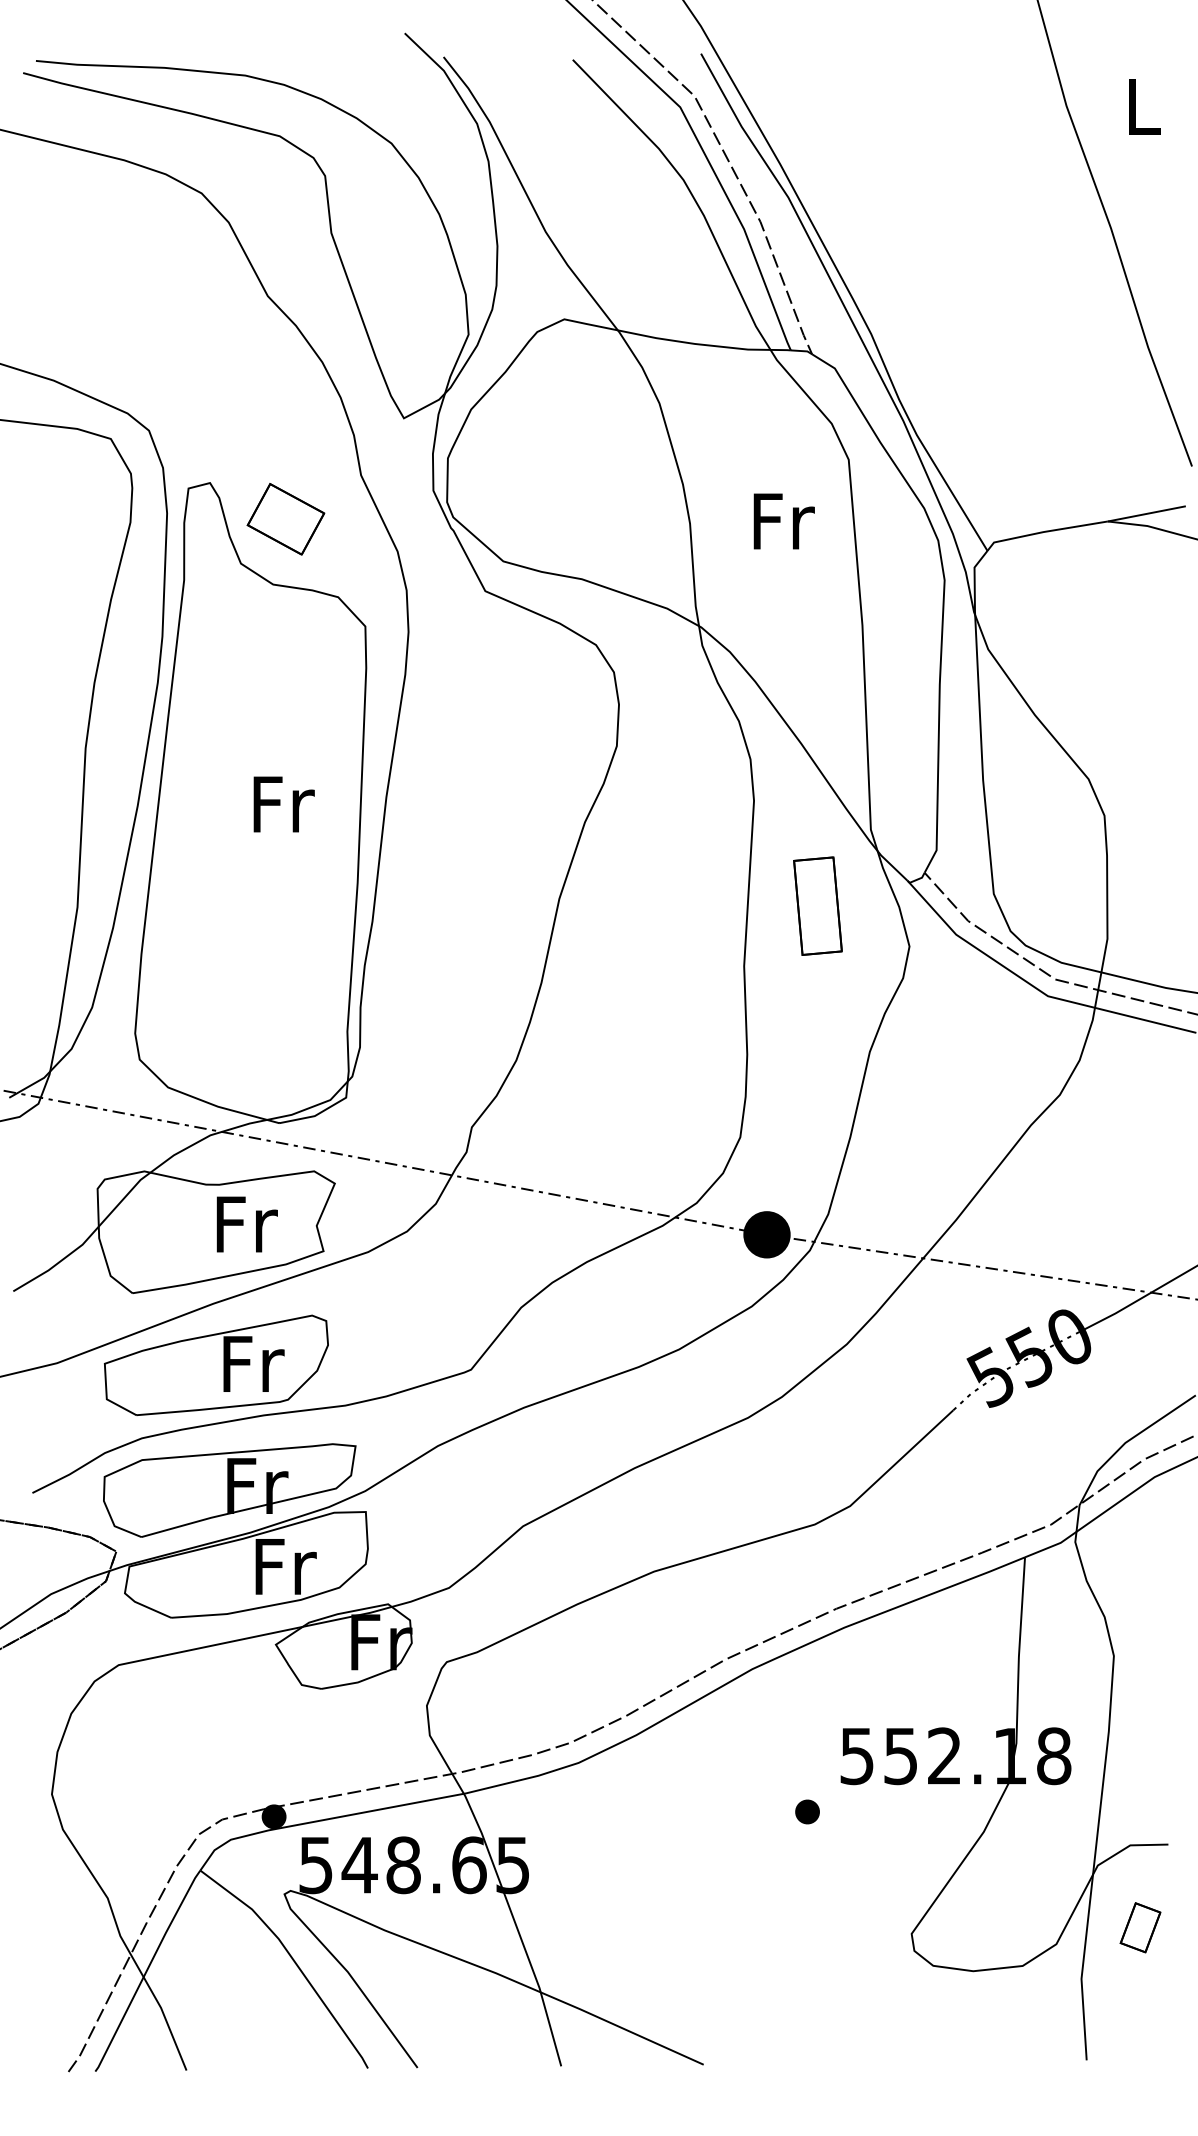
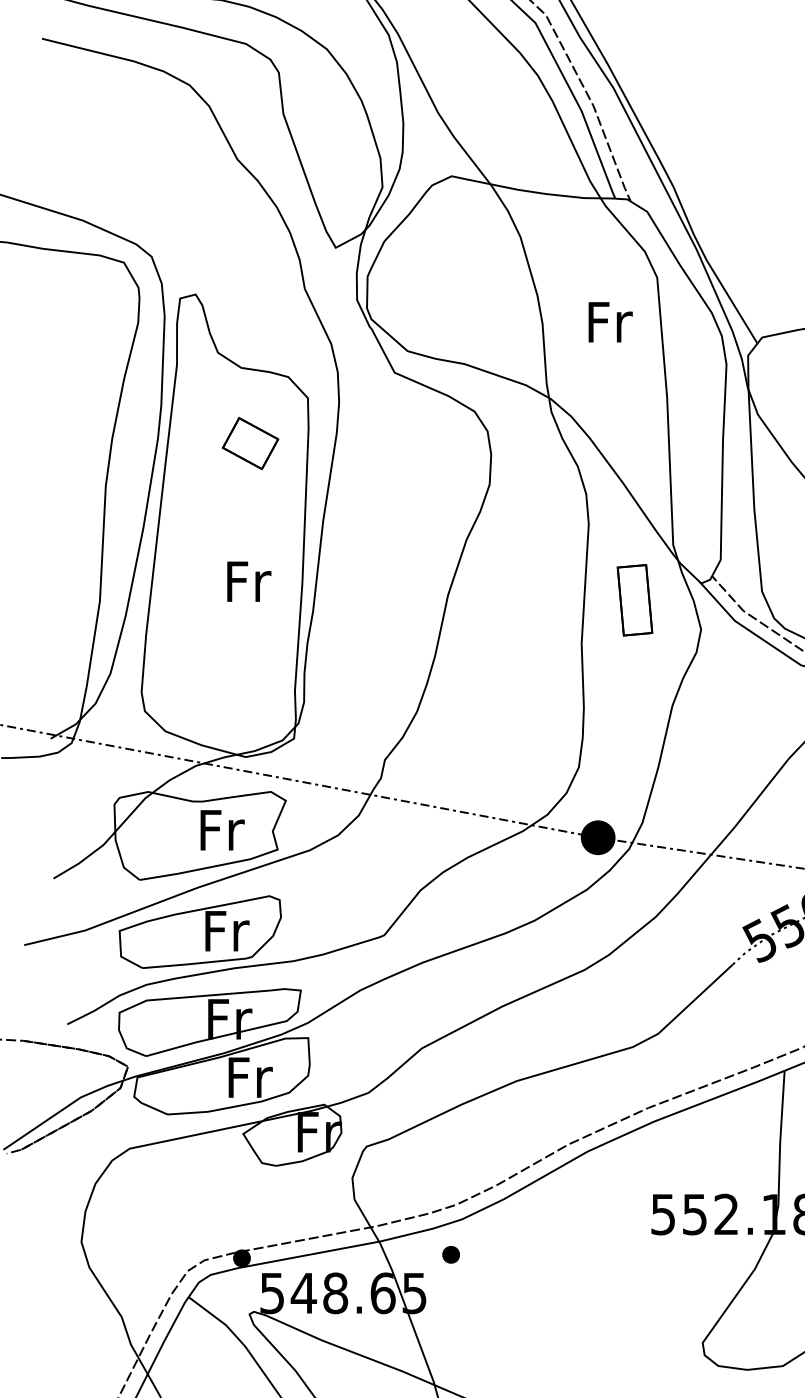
part: (285, 519) -> (250, 443), moved
text: (283, 804) -> (248, 581), moved
part: (807, 1811) -> (451, 1254), moved

